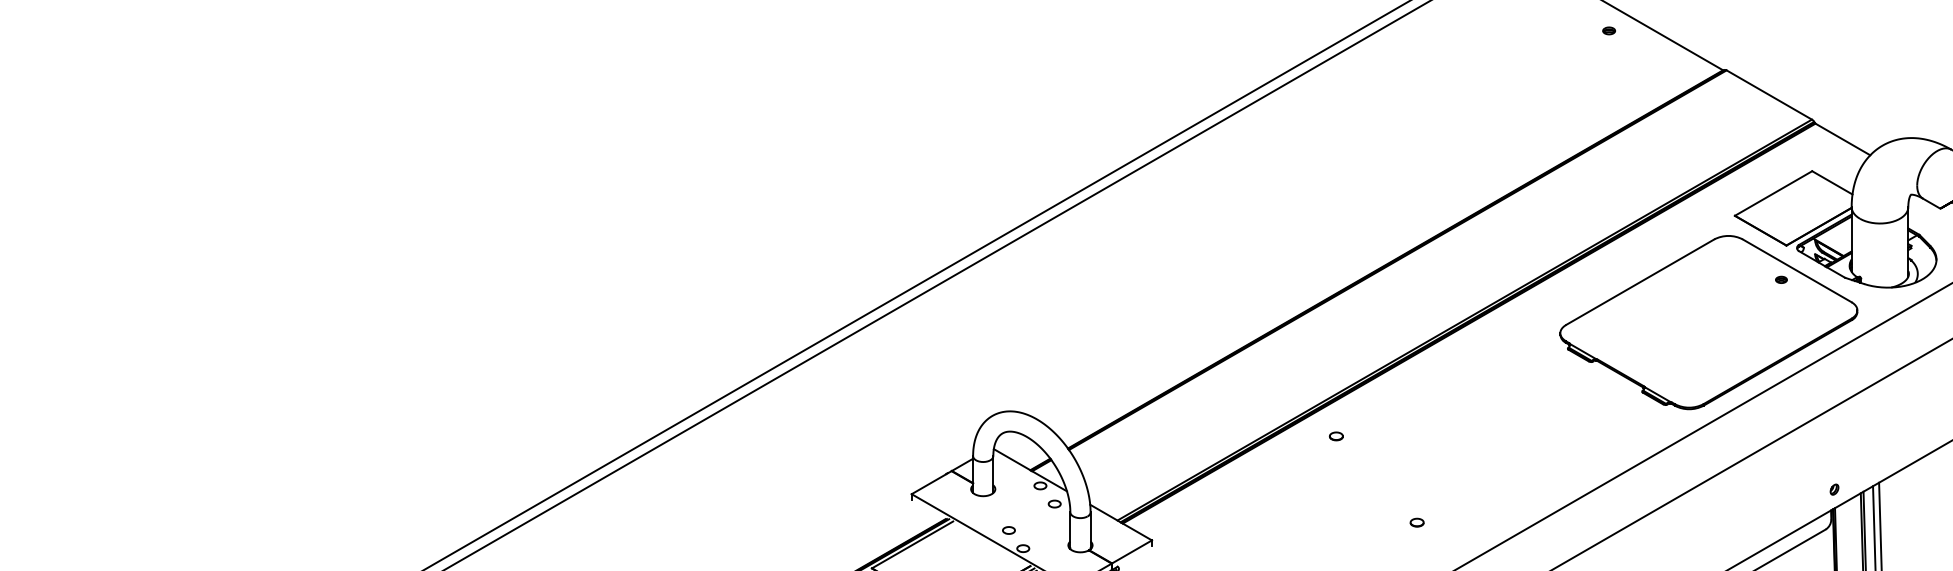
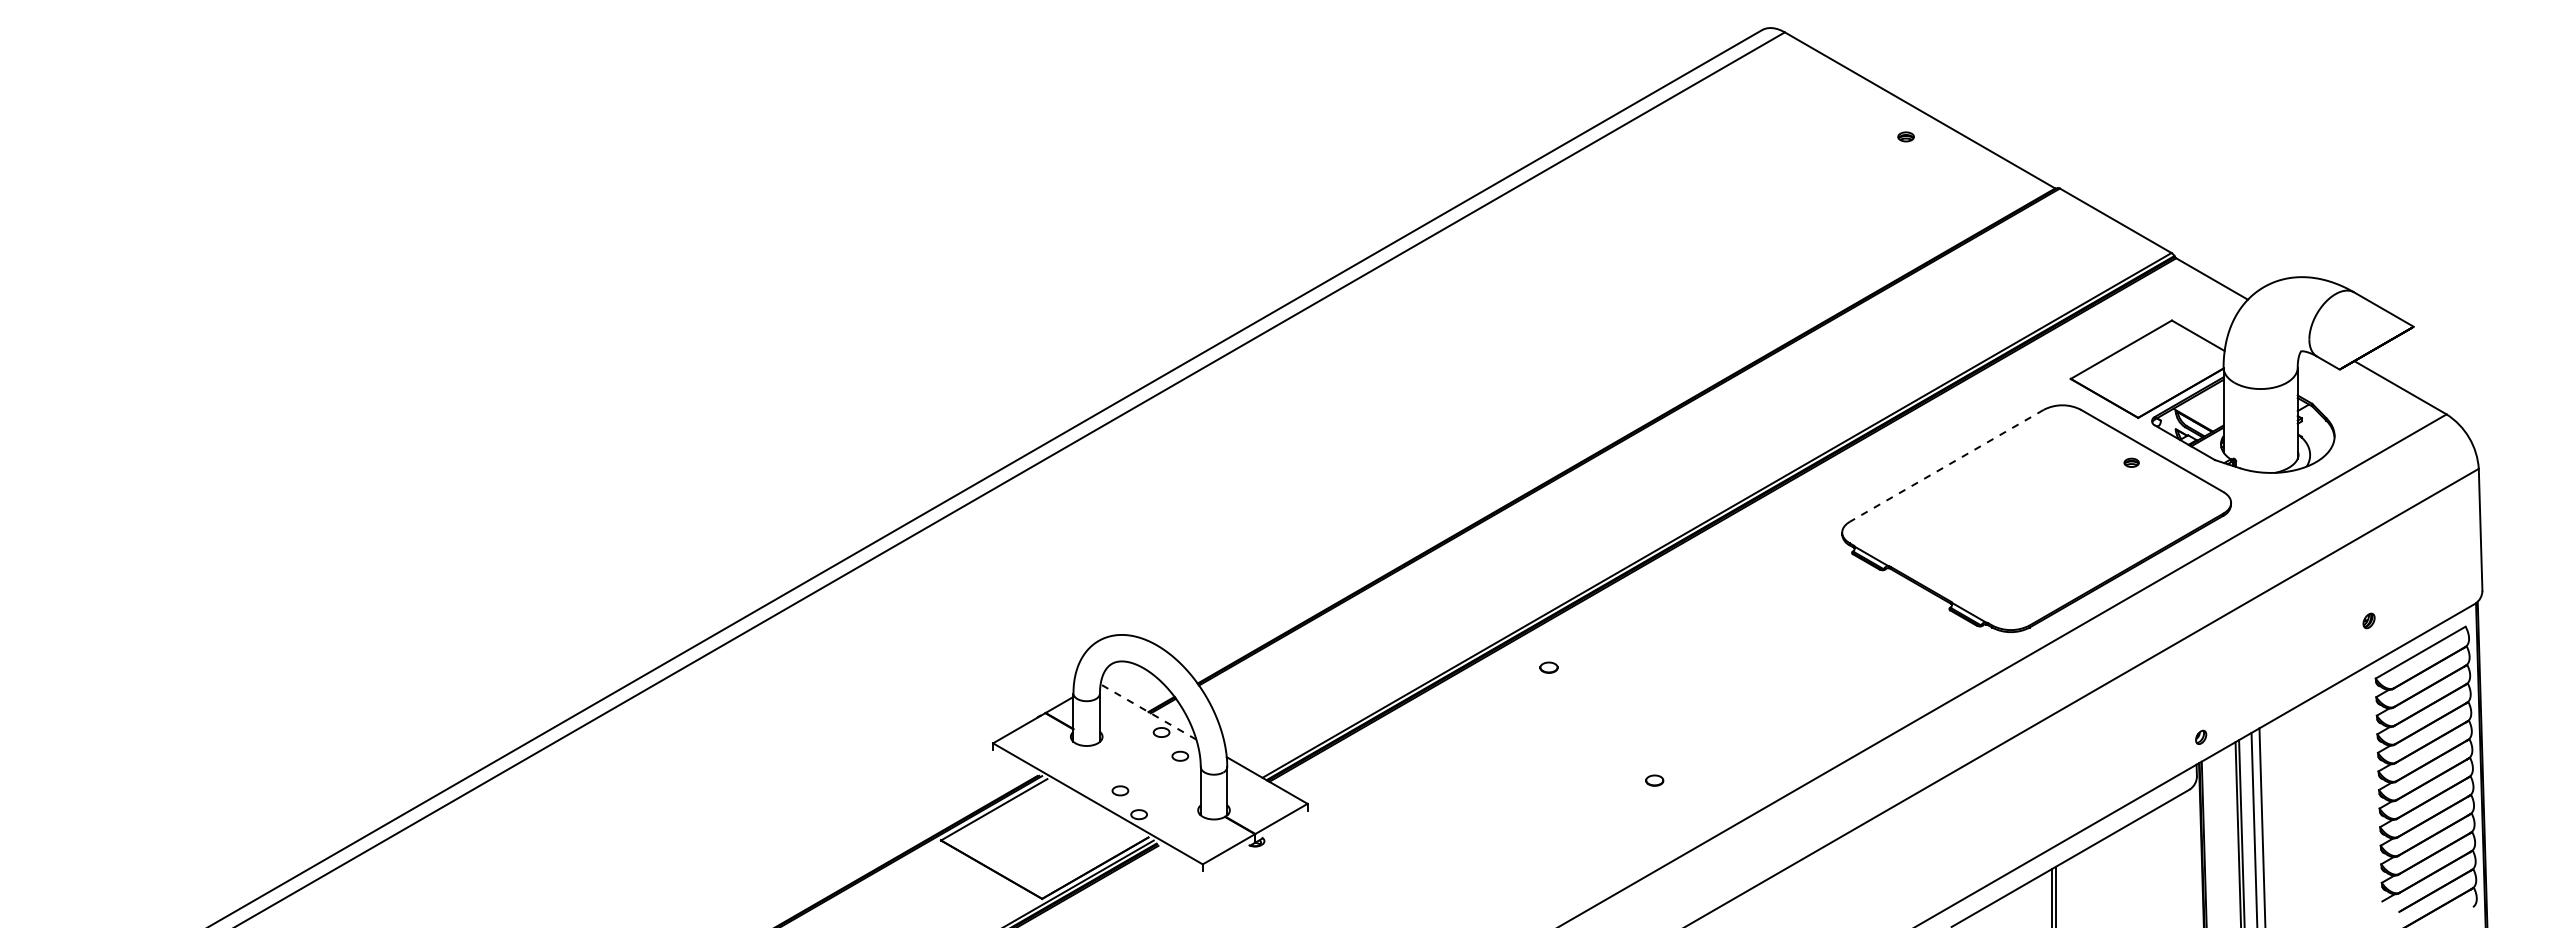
line: (1640, 281) -> (1946, 465), solid -> dashed
line: (1030, 469) -> (1148, 711), solid -> dashed

